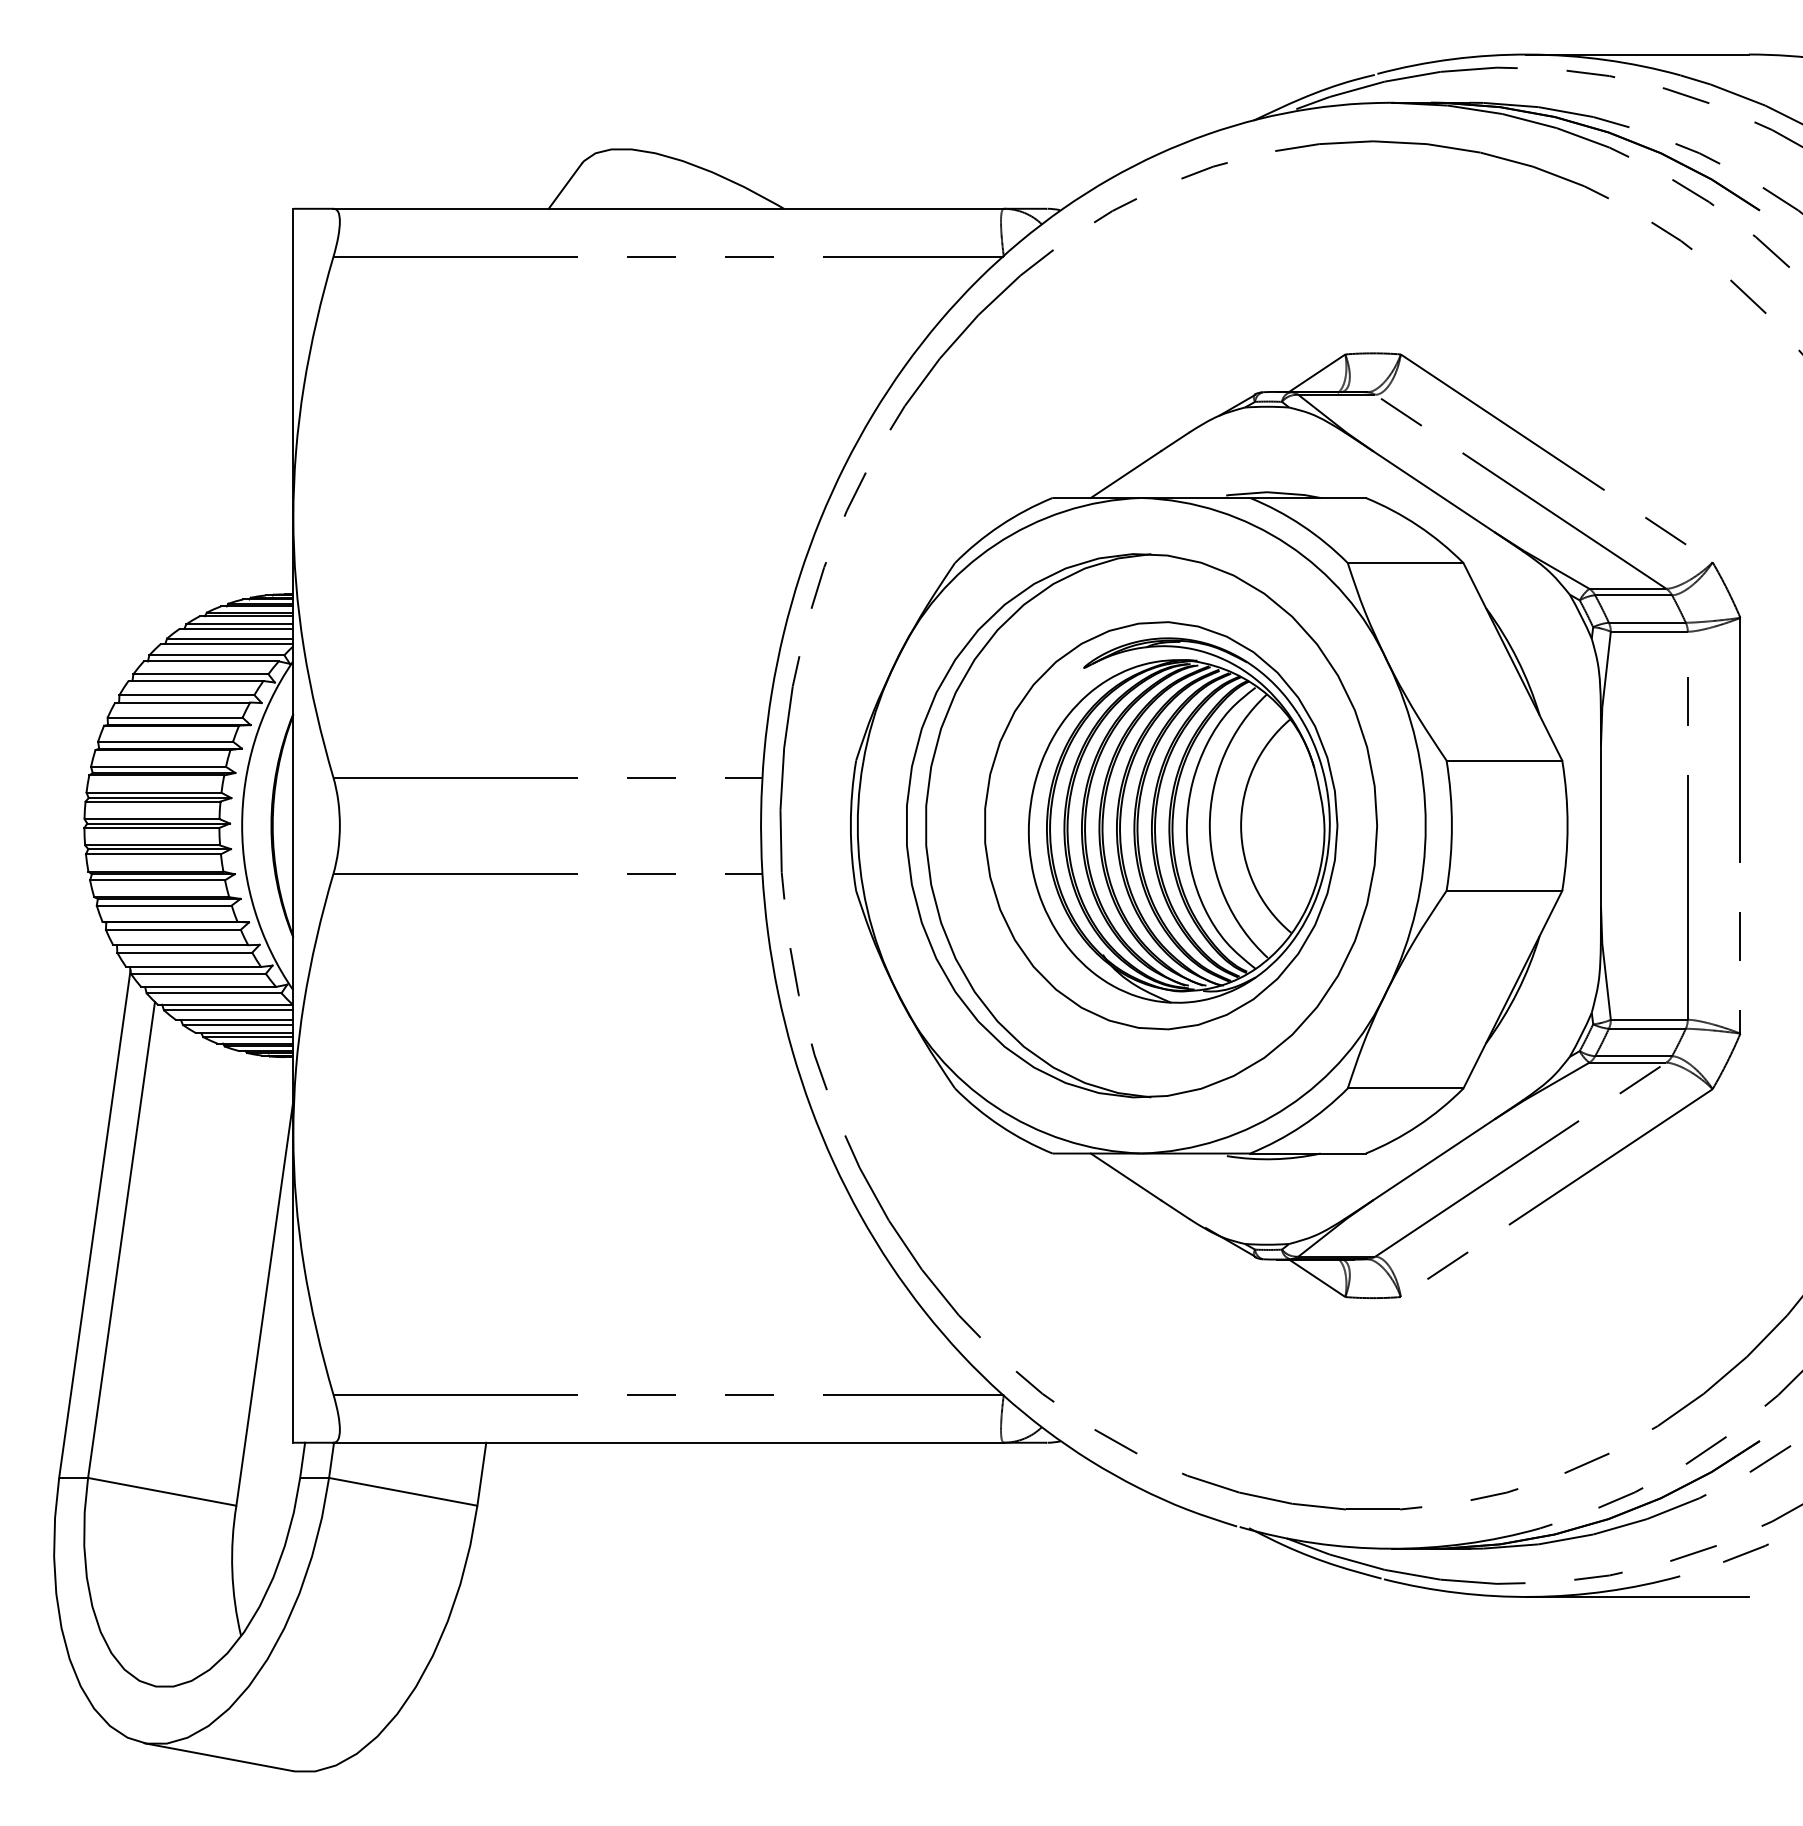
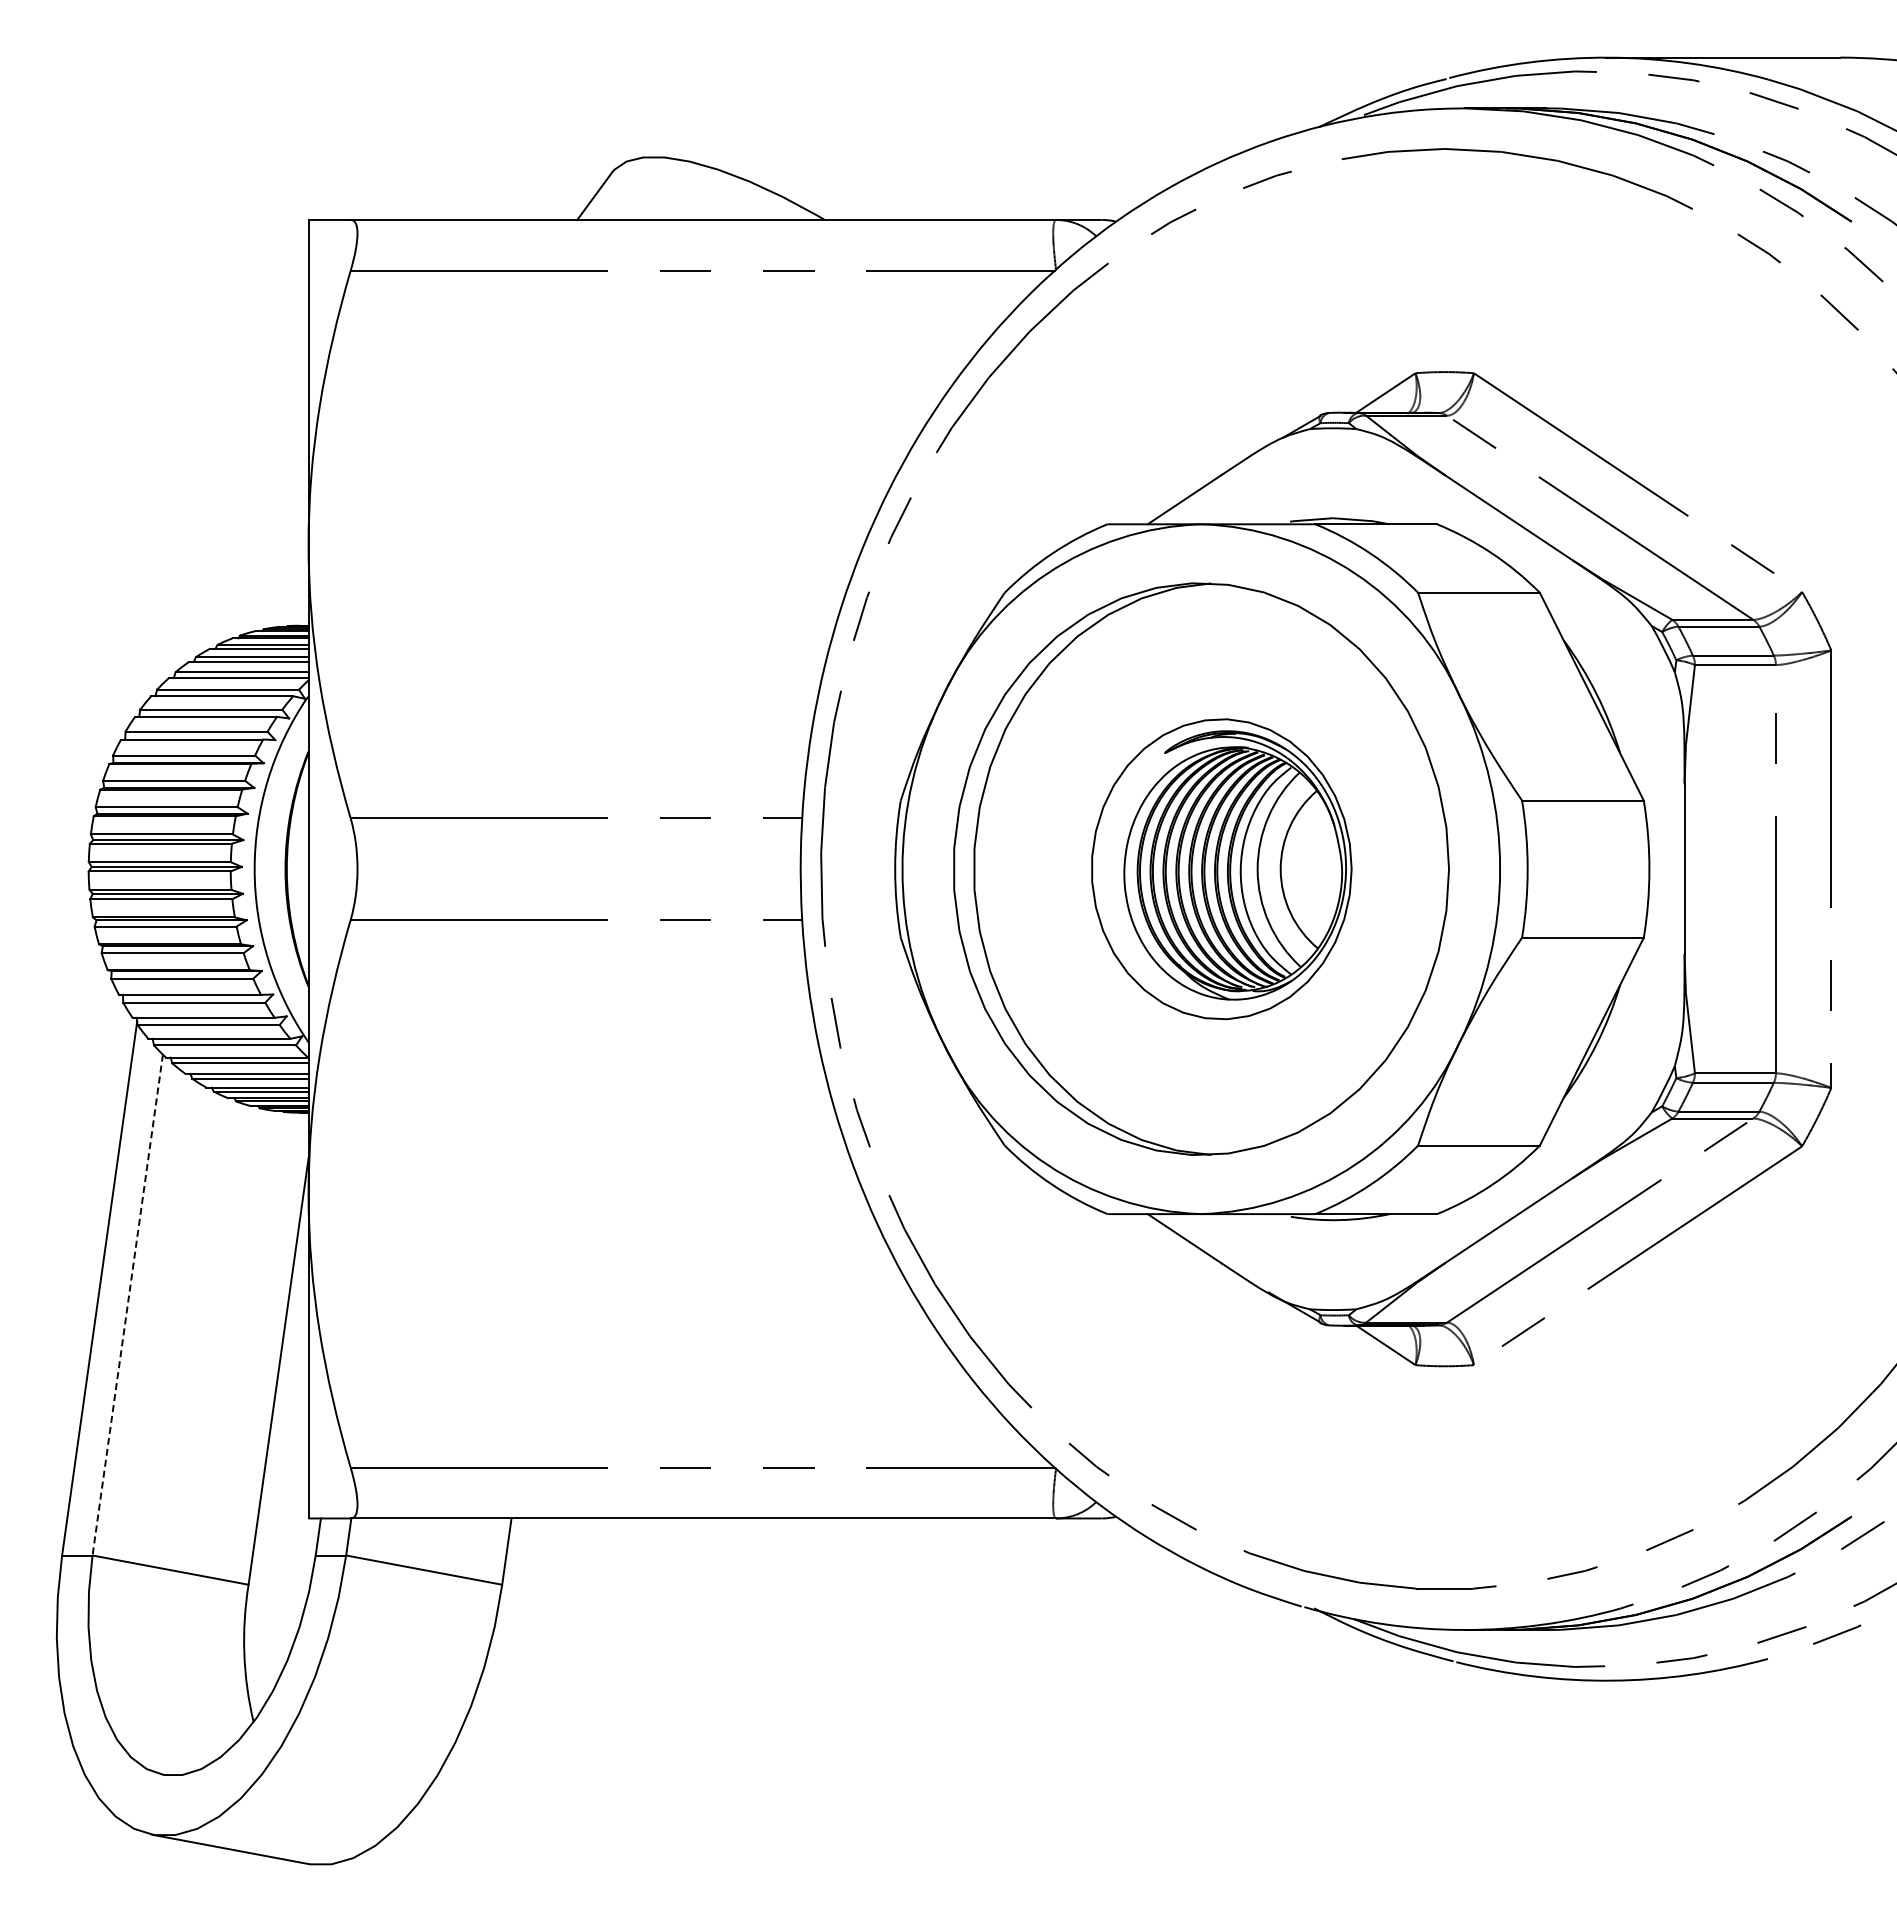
part: (1160, 826) -> (1221, 869), size x0.7
line: (121, 1240) -> (127, 1305), solid -> dashed
line: (1637, 1596) -> (1723, 1680), removed

